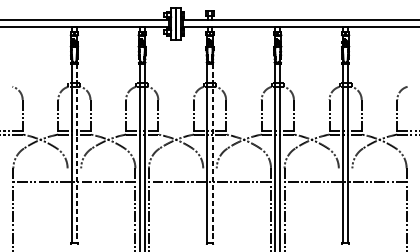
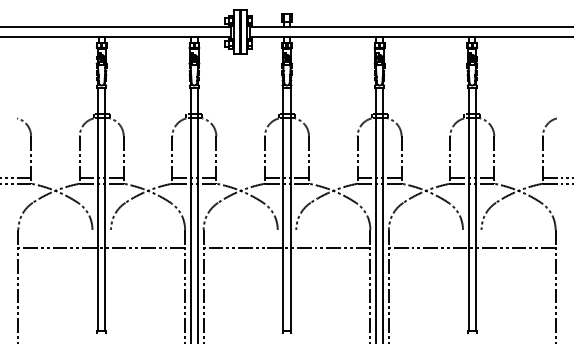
line: (77, 153) -> (105, 209), dashed -> solid
line: (212, 153) -> (290, 209), dashed -> solid

